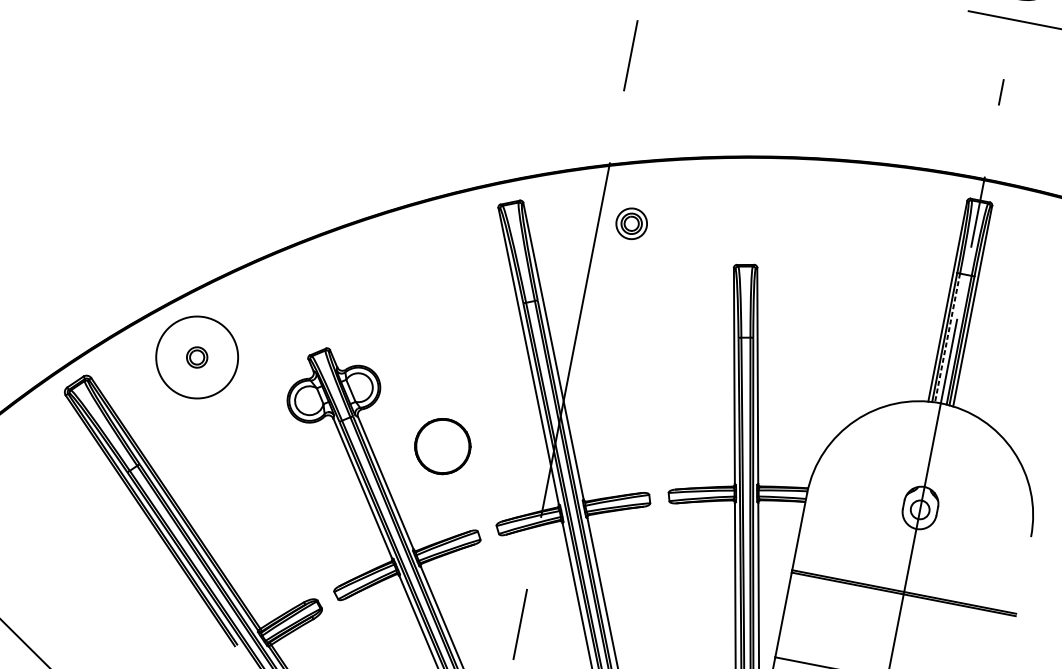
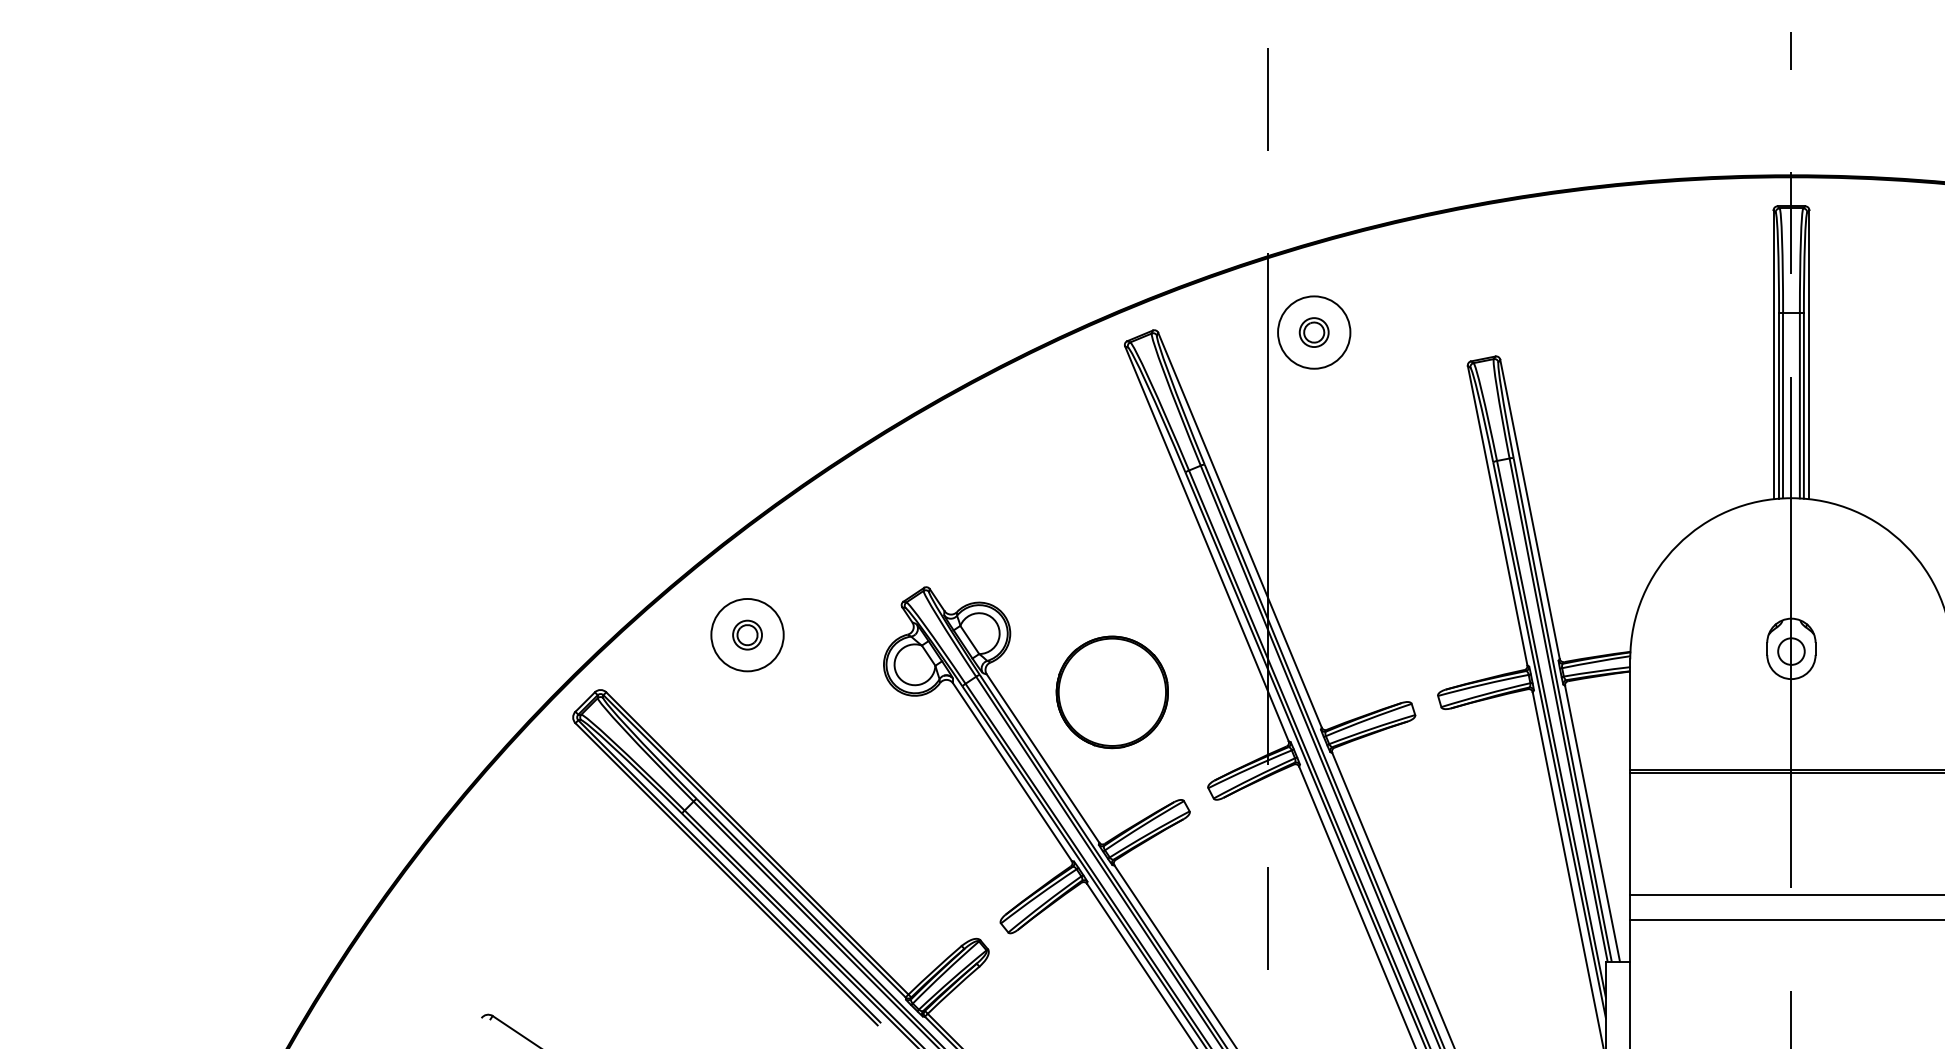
circle: (631, 223) -> (1314, 332), size x1.67
line: (947, 337) -> (1783, 405), dashed -> solid
circle: (197, 357) -> (747, 634), size x0.62
part: (442, 446) -> (1111, 692), size x1.43

